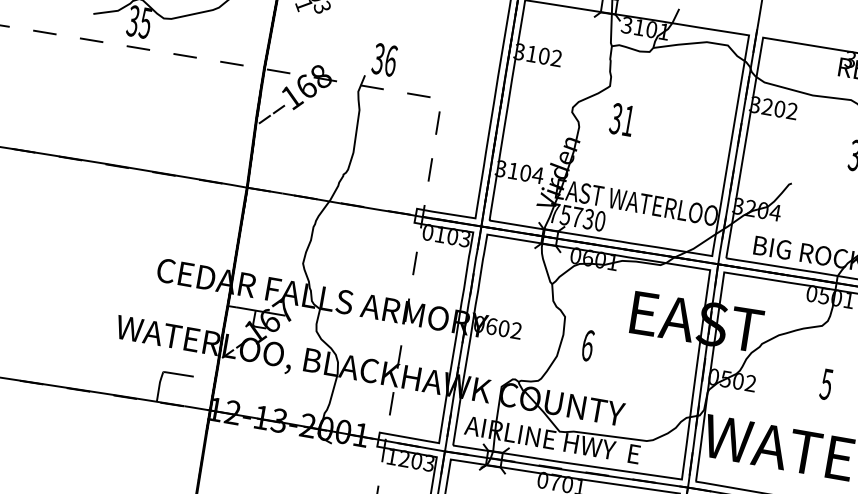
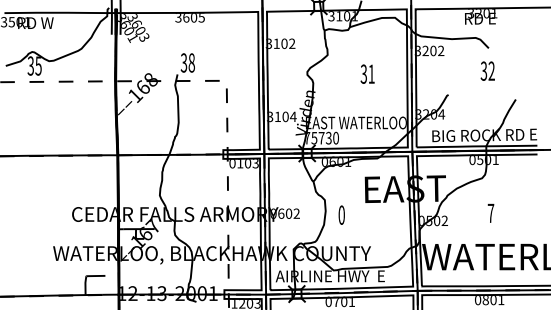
text: (390, 60) -> (191, 62), 36 -> 38
text: (622, 118) -> (367, 73), moved
text: (587, 344) -> (341, 214), 6 -> 0
text: (825, 384) -> (490, 213), 5 -> 7

